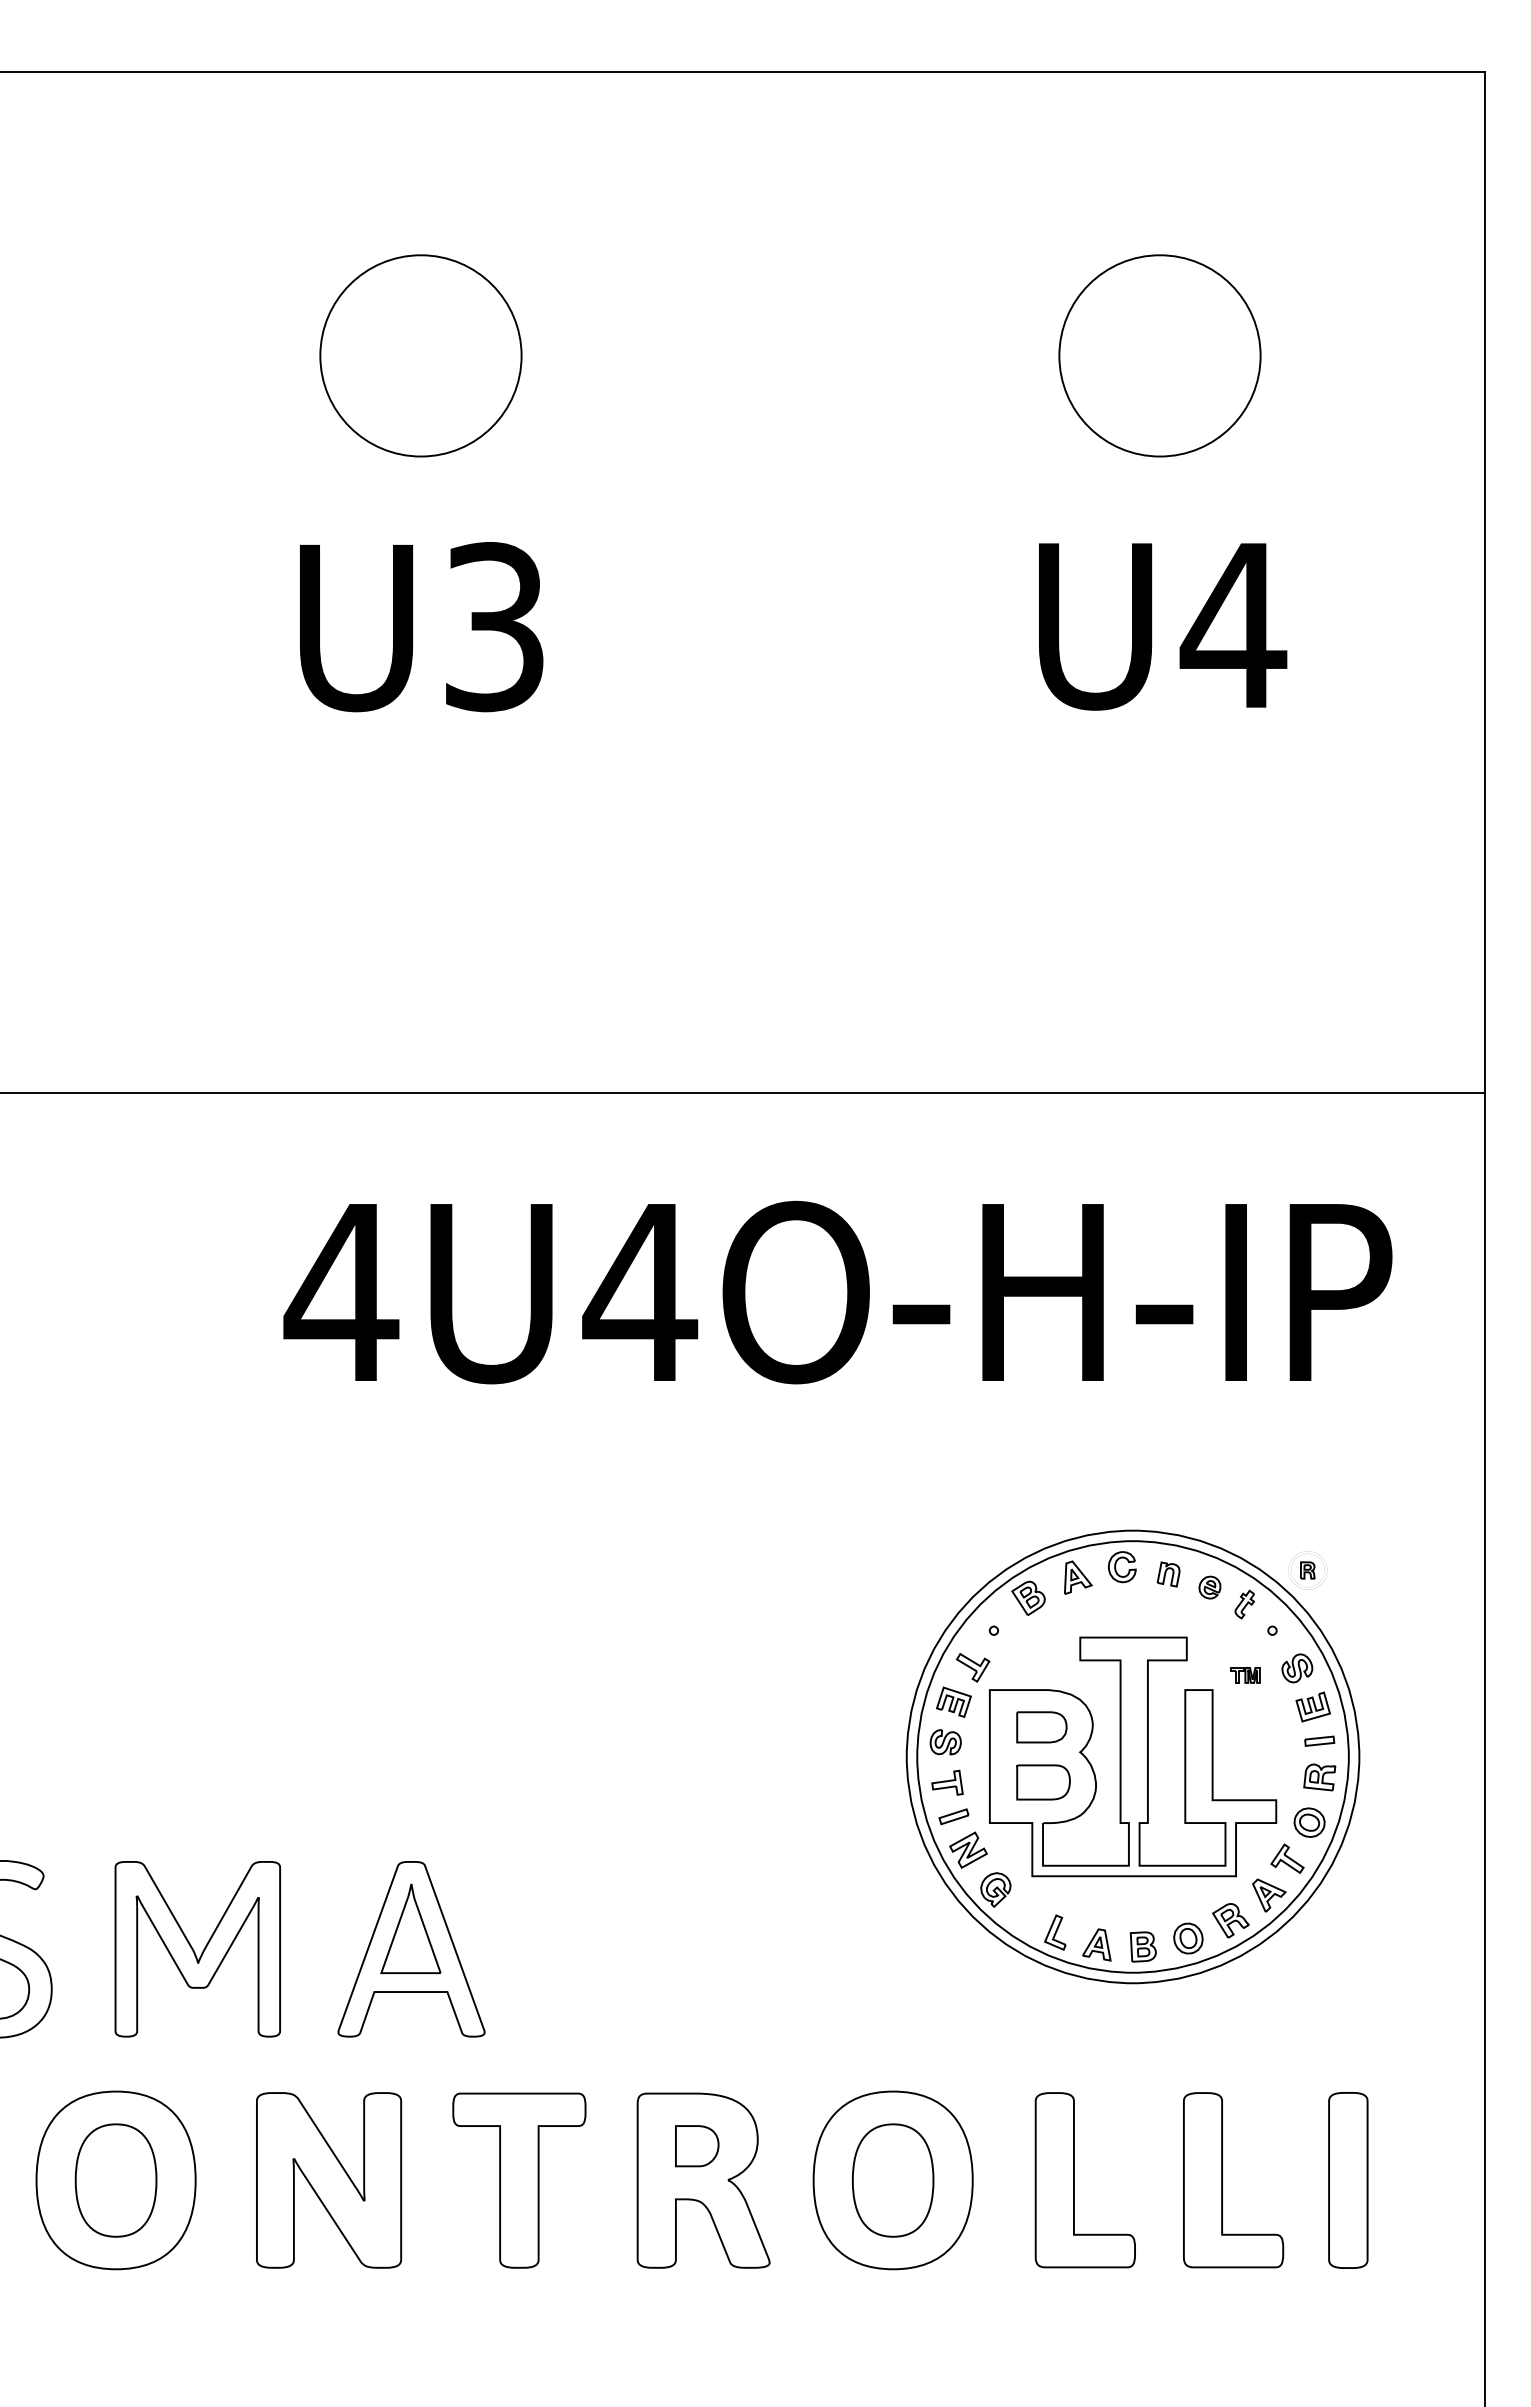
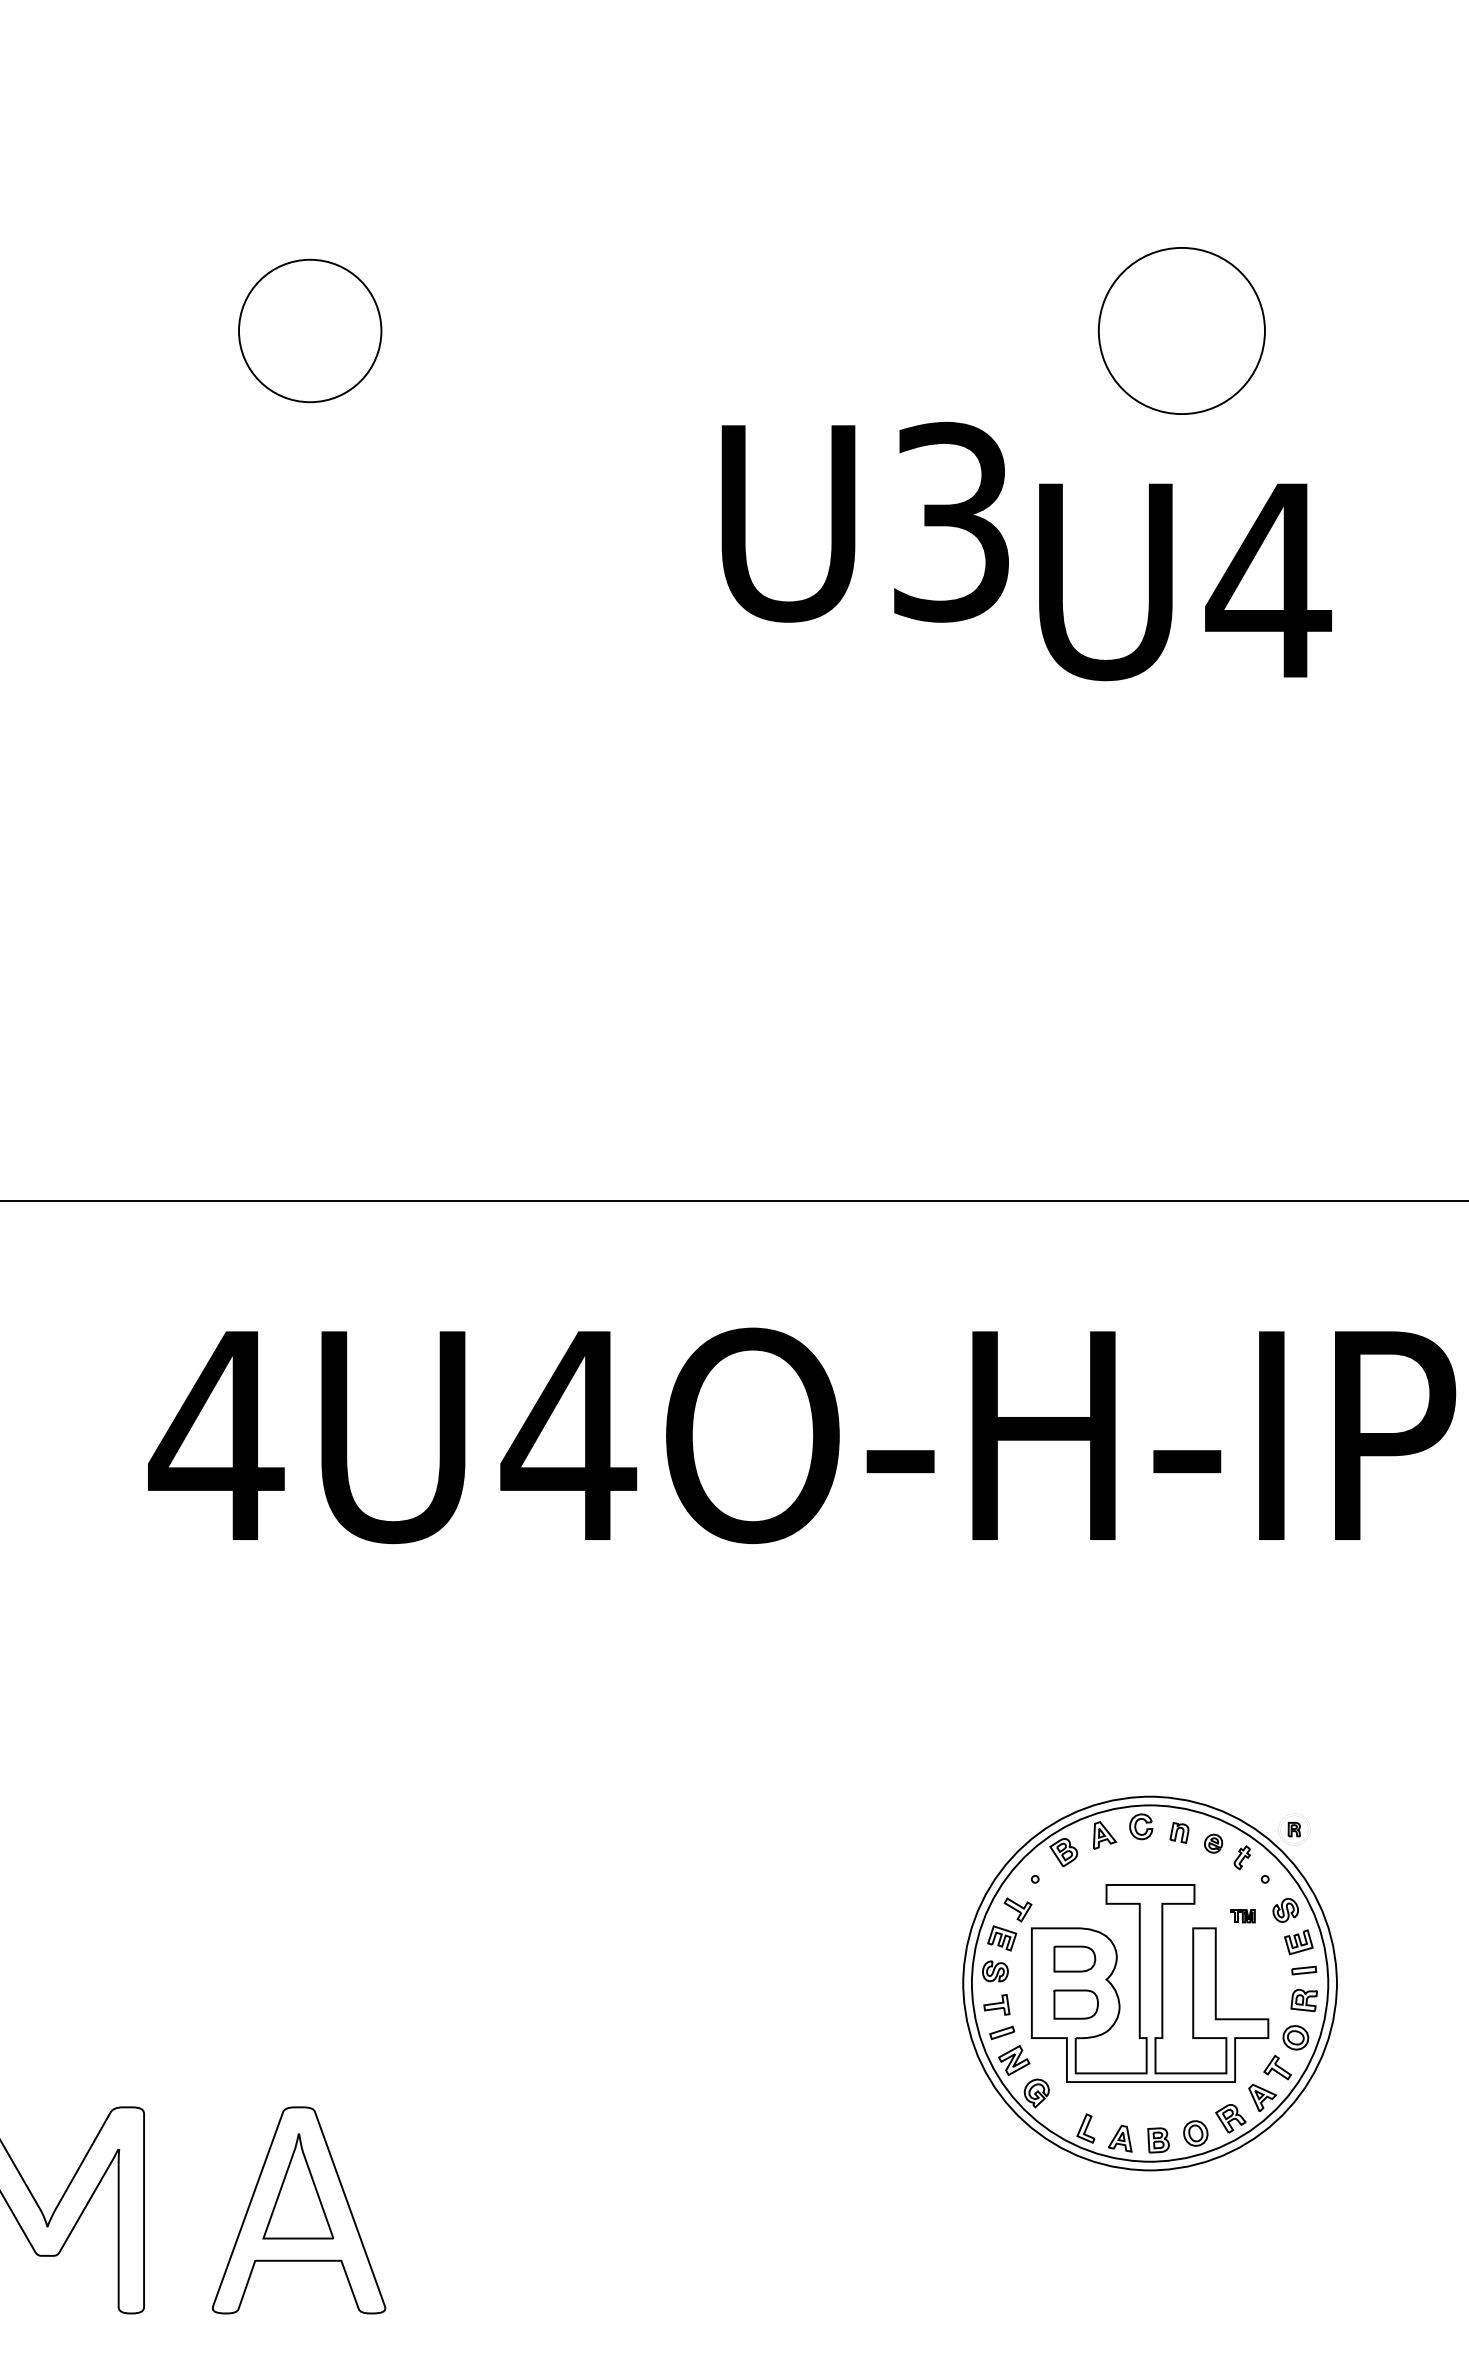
circle: (420, 355) -> (309, 330), size x0.6
circle: (1159, 355) -> (1181, 330), size x0.7
text: (1163, 626) -> (1186, 581), moved
text: (421, 627) -> (865, 522), moved
part: (1132, 1756) -> (1149, 1982), size x0.7

